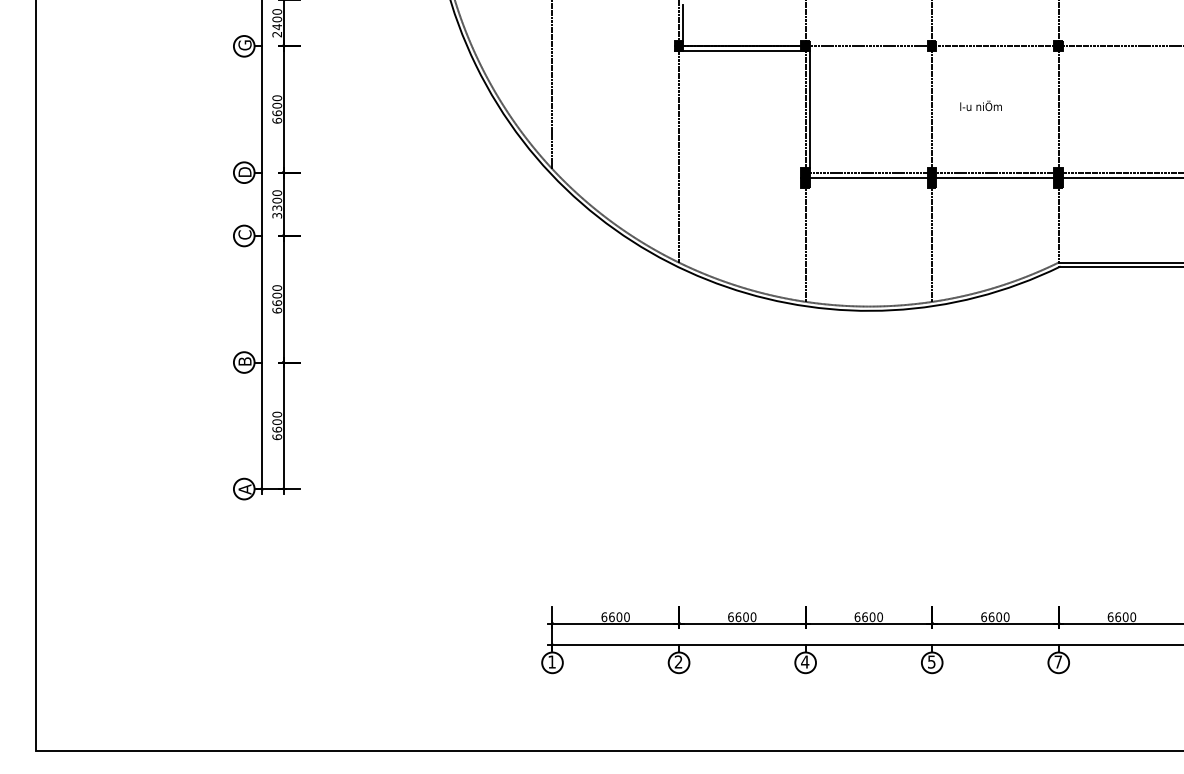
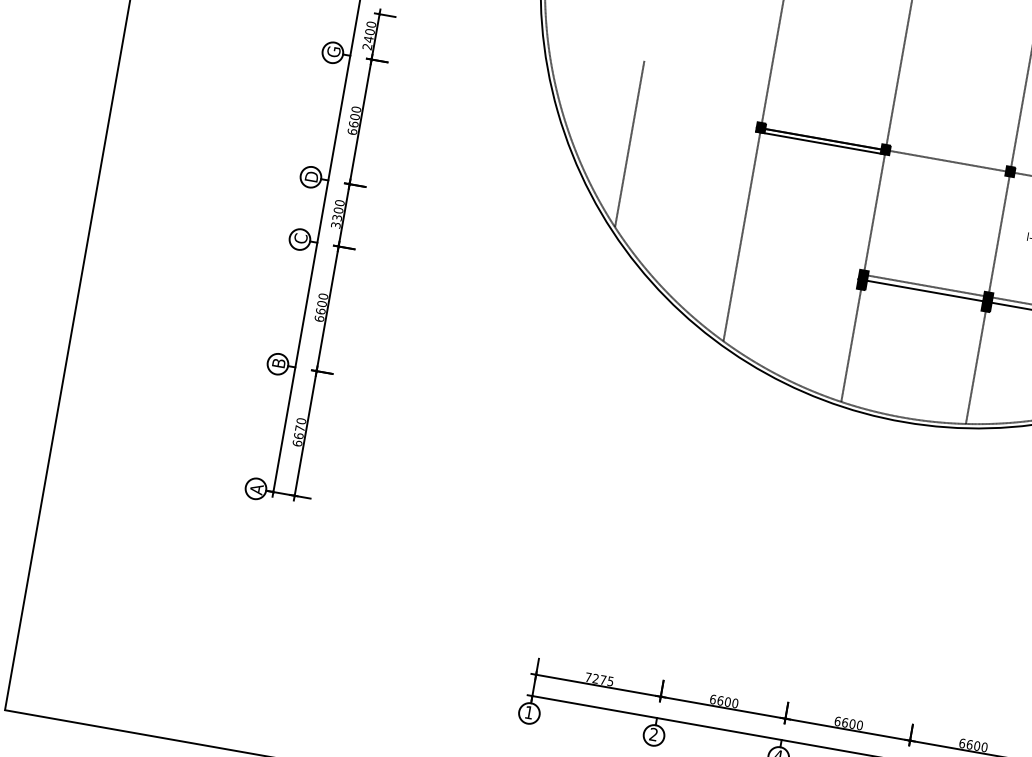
line: (683, 22) -> (769, 105), removed
line: (809, 109) -> (878, 213), removed
text: (277, 422) -> (300, 429), 6600 -> 6670
text: (615, 617) -> (599, 679), 6600 -> 7275

